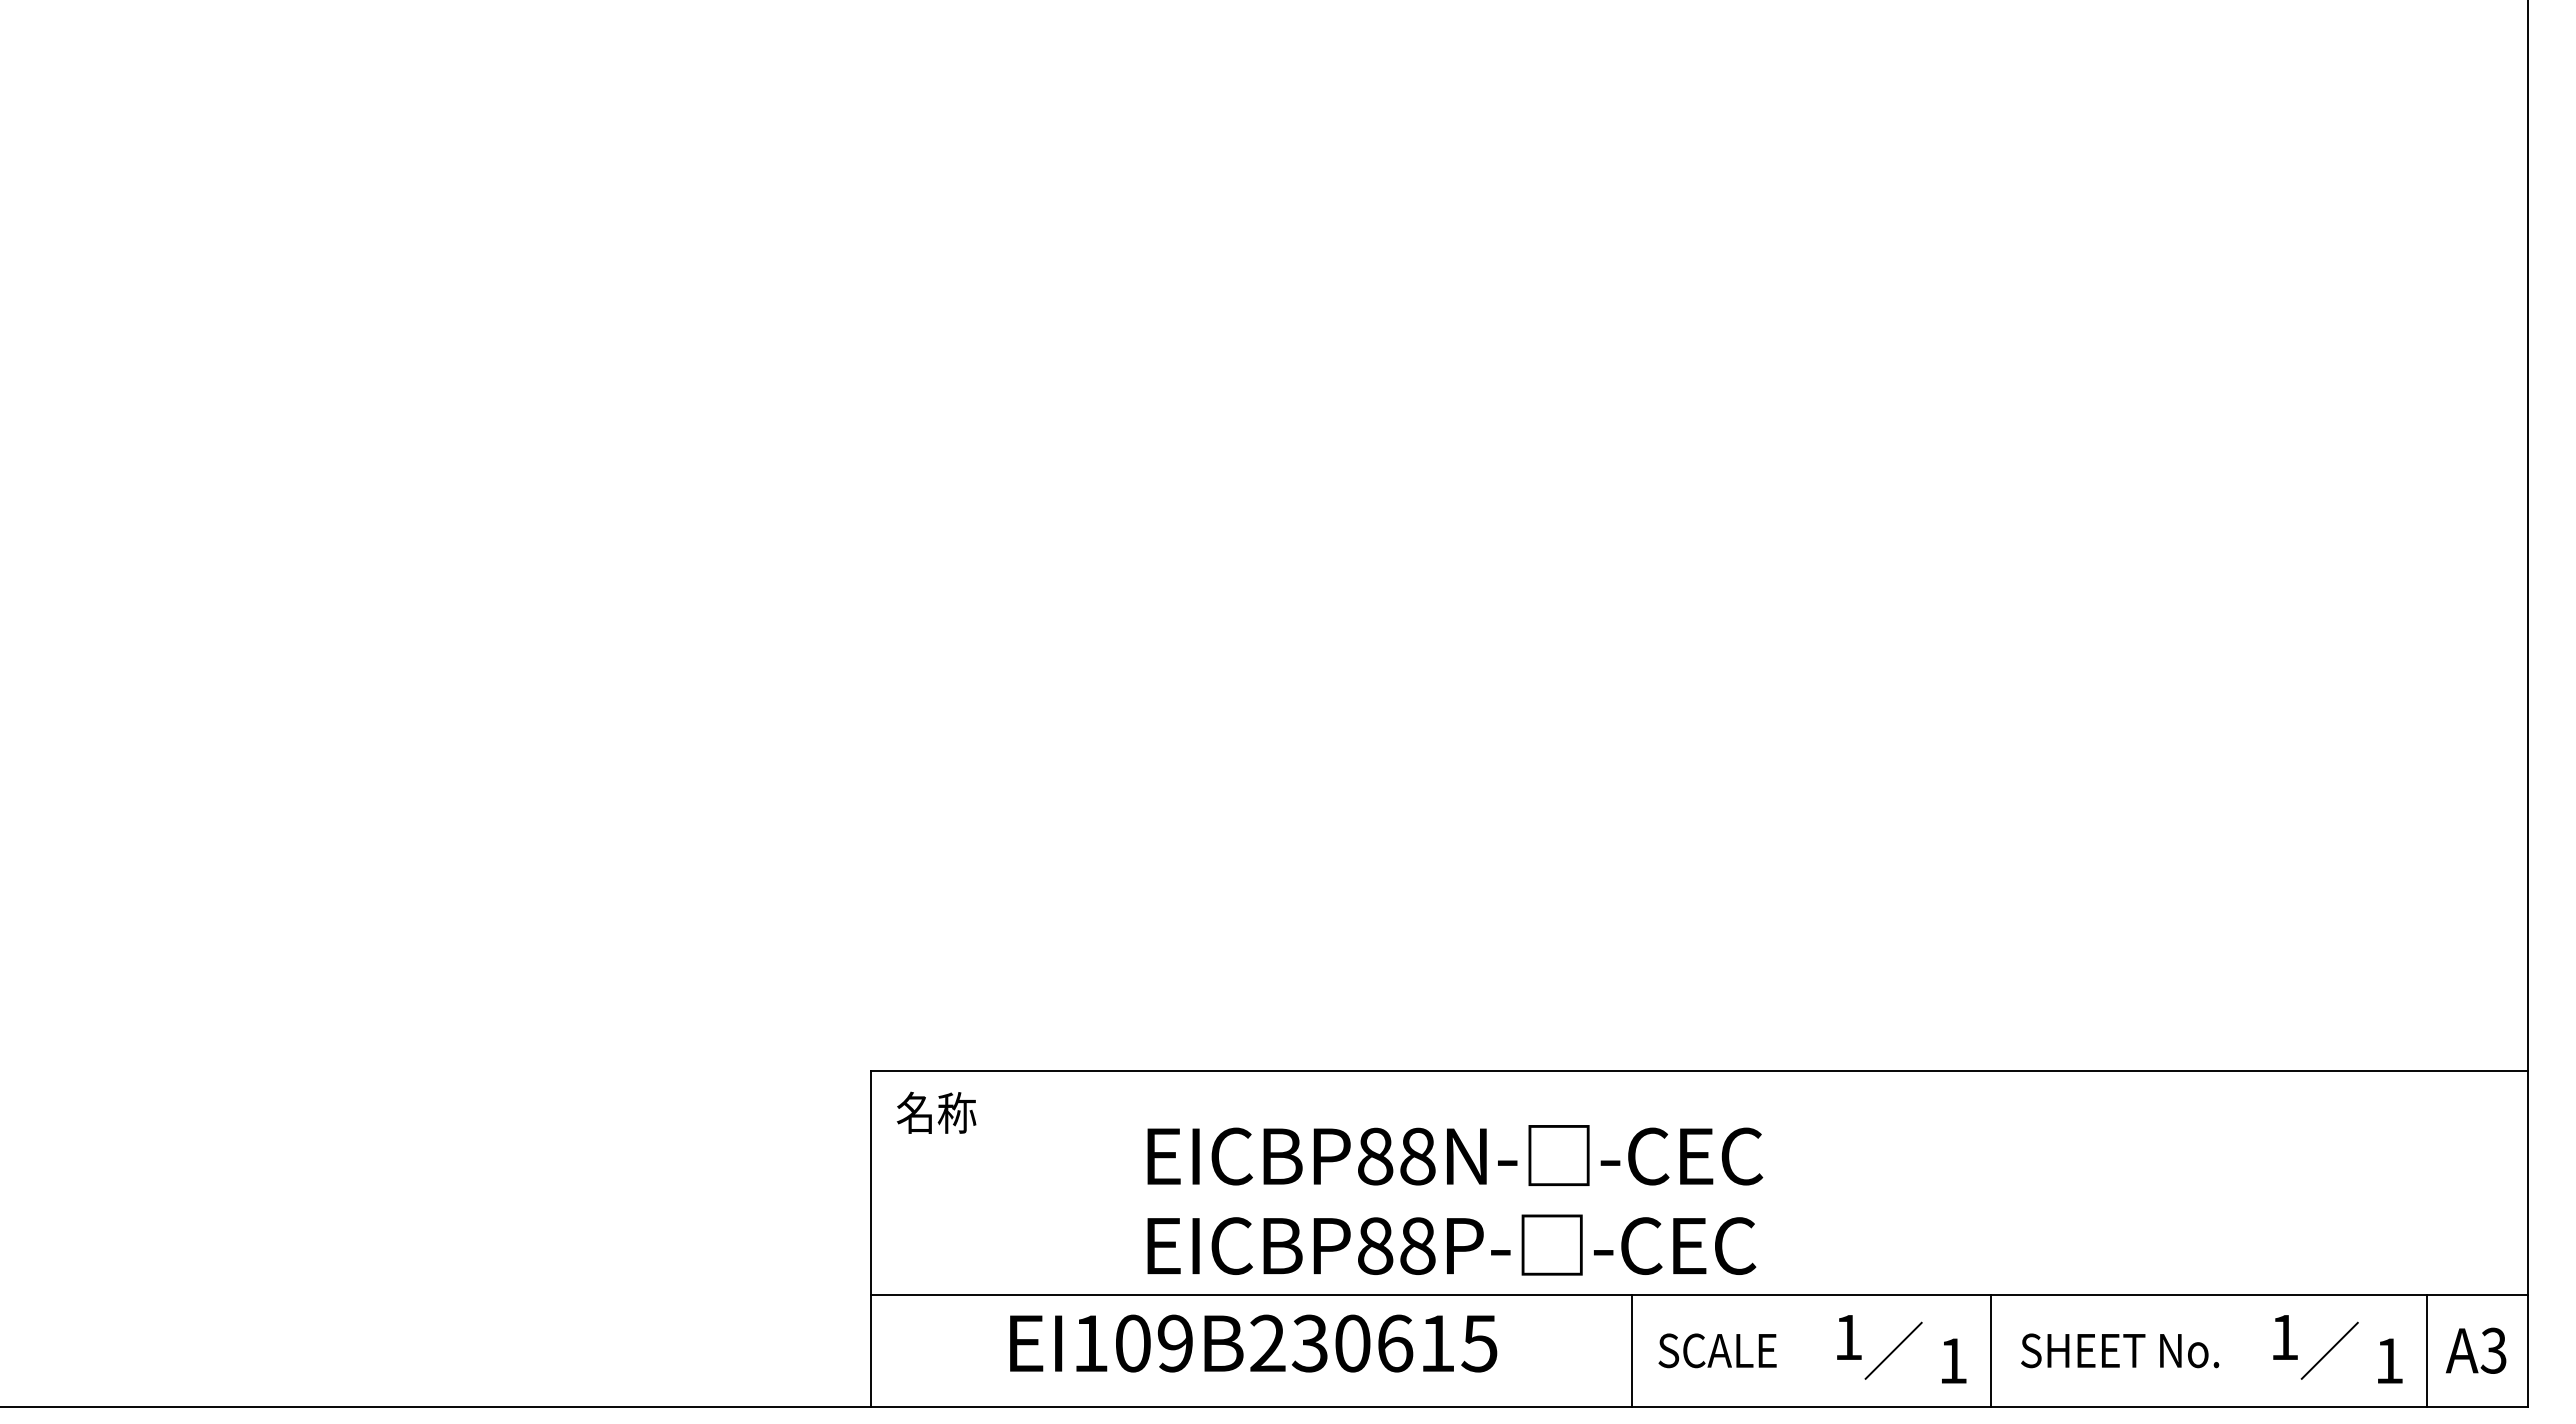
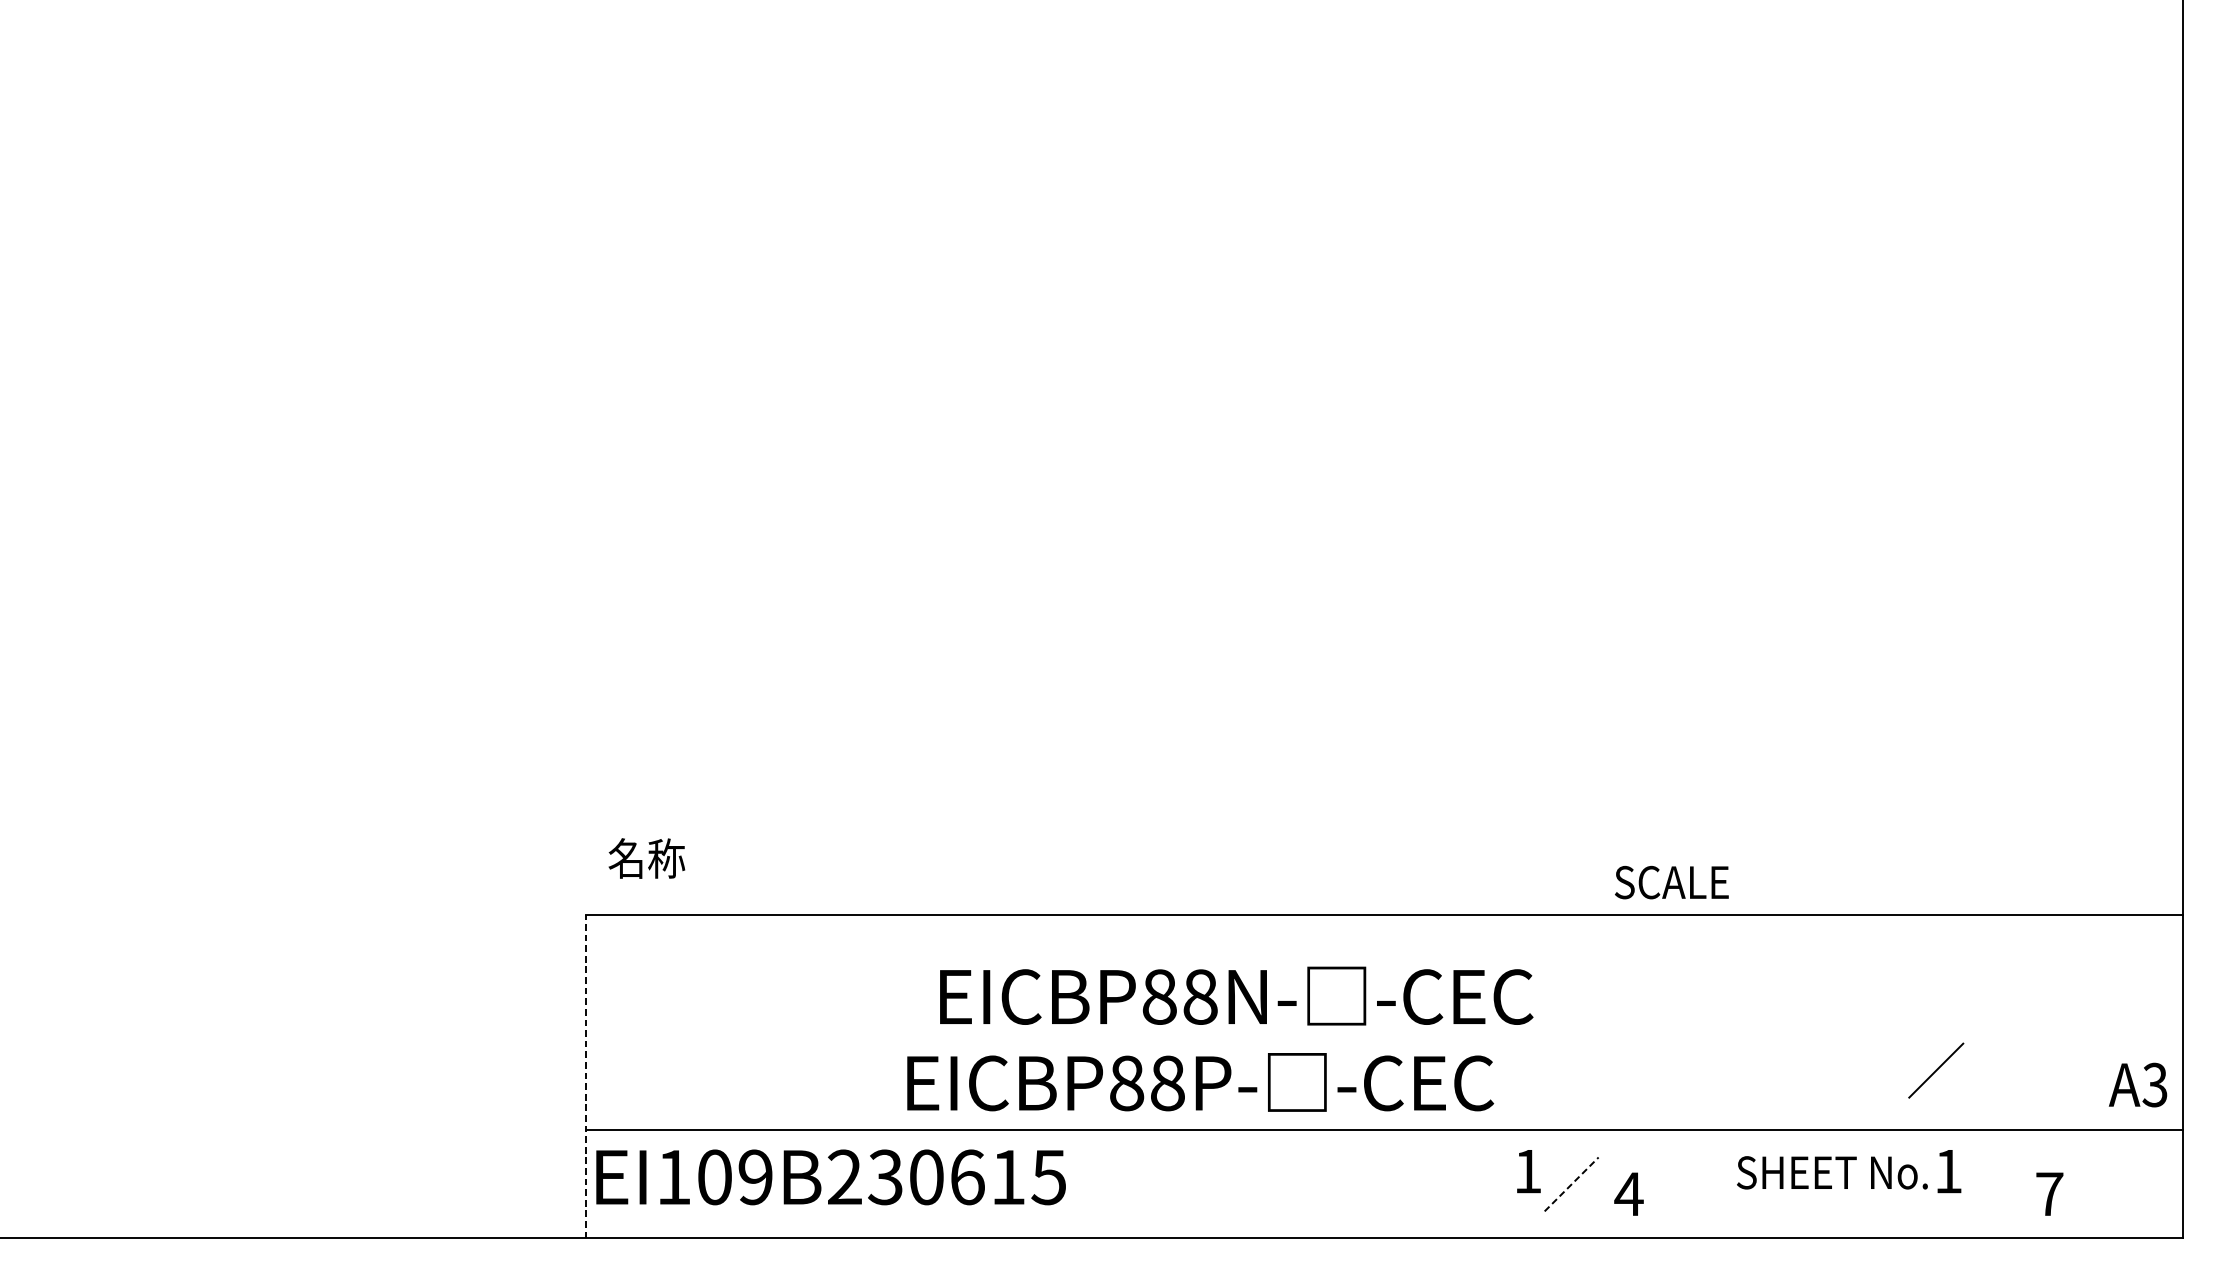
text: (936, 1112) -> (646, 858), moved
text: (1455, 1155) -> (1236, 996), moved
line: (871, 1238) -> (586, 1076), solid -> dashed
text: (1451, 1244) -> (1200, 1081), moved
text: (1253, 1343) -> (830, 1177), moved
line: (1632, 1350) -> (1319, 1184), removed
text: (1717, 1350) -> (1671, 882), moved
line: (1893, 1350) -> (1571, 1184), solid -> dashed
line: (1990, 1350) -> (1665, 1184), removed
text: (2120, 1350) -> (1832, 1172), moved
line: (2329, 1350) -> (1935, 1070), moved
line: (2427, 1350) -> (2086, 1184), removed
text: (2476, 1350) -> (2138, 1084), moved
text: (1952, 1360) -> (1628, 1193), 1 -> 4
text: (2389, 1360) -> (2049, 1193), 1 -> 7

